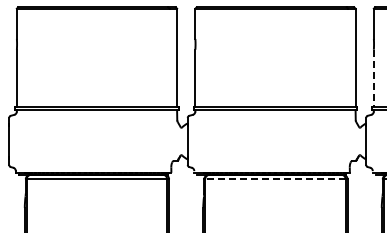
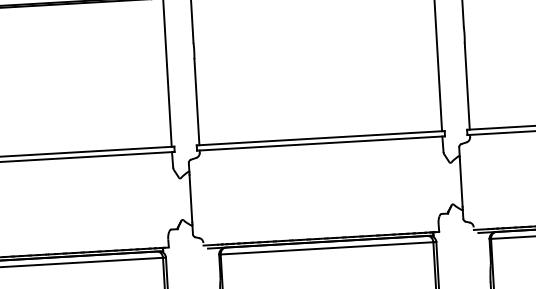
line: (373, 78) -> (466, 87), dashed -> solid
line: (274, 179) -> (325, 248), dashed -> solid

